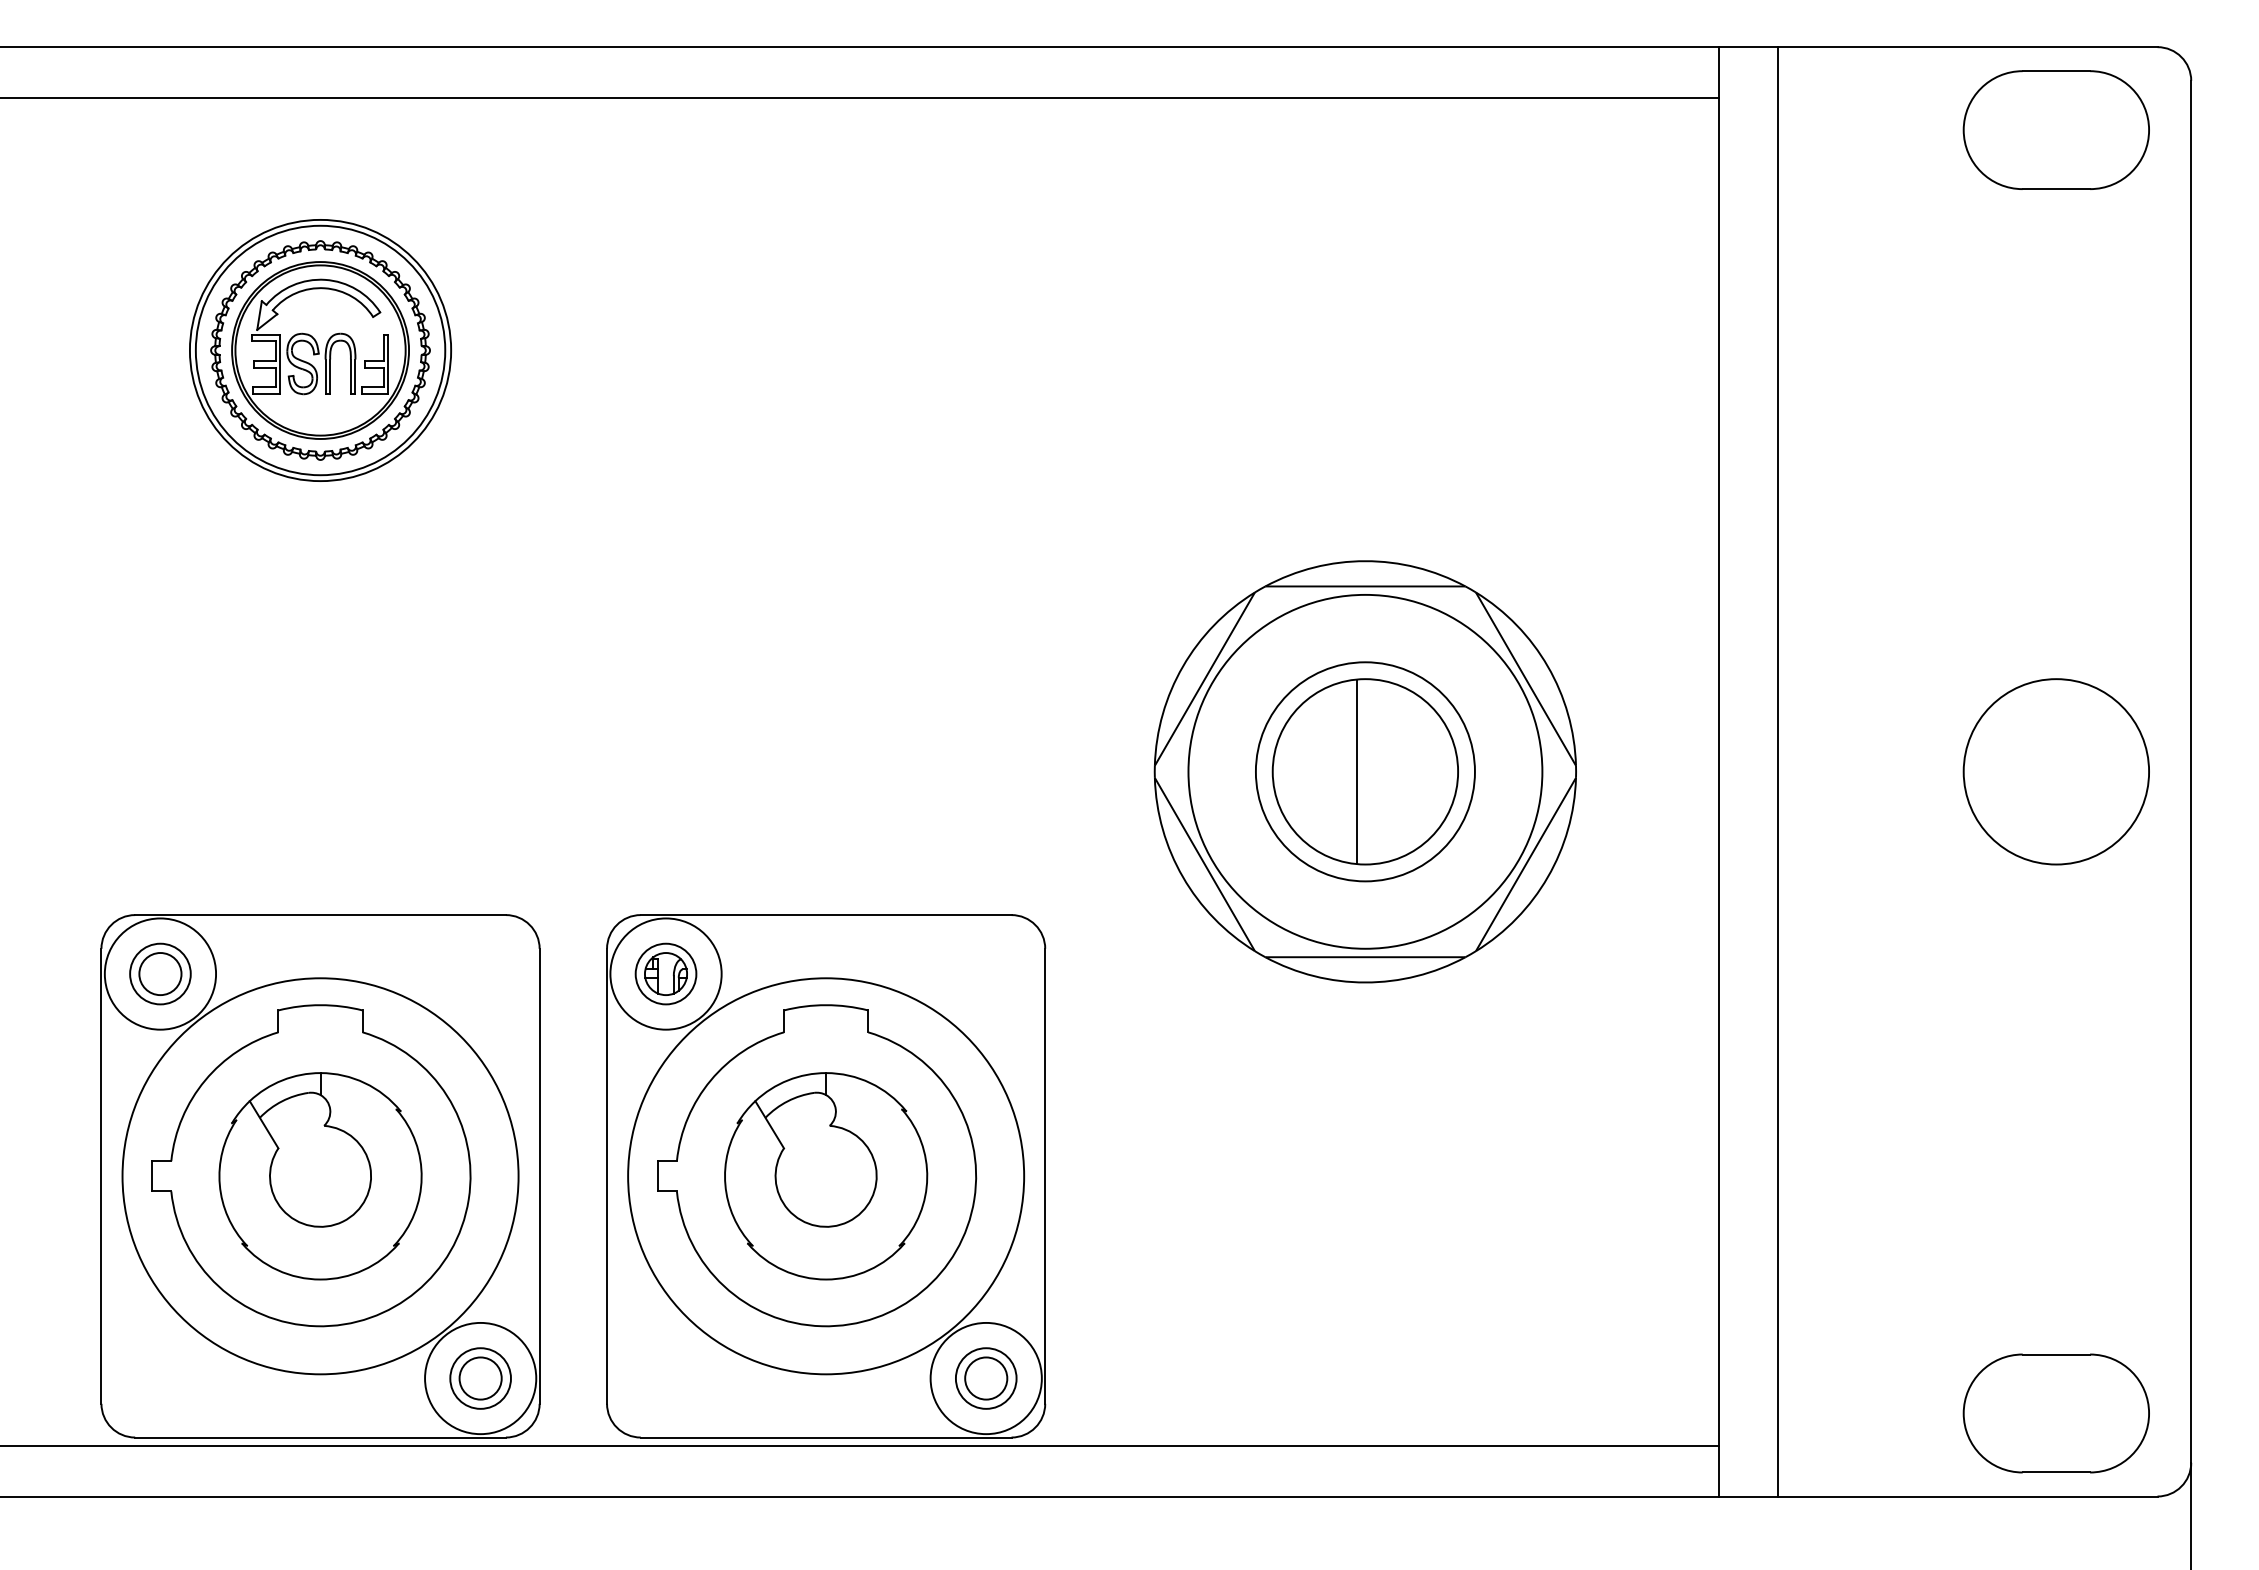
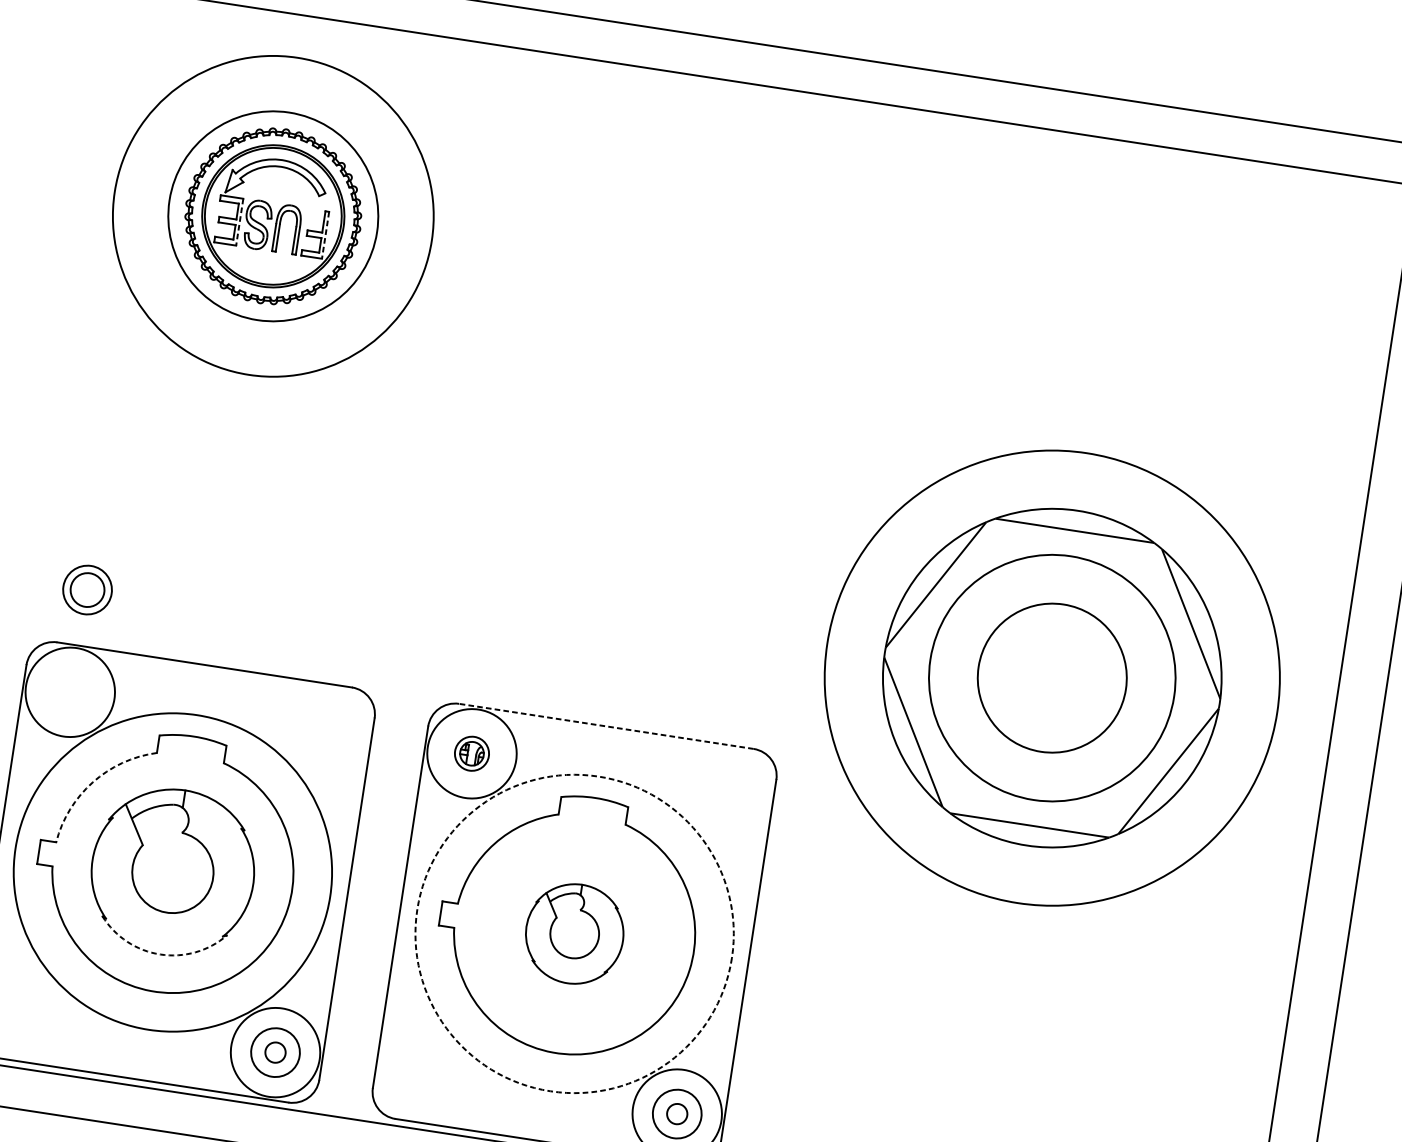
circle: (320, 350) -> (273, 216), size x1.6
line: (280, 364) -> (239, 222), solid -> dashed
line: (388, 364) -> (325, 235), solid -> dashed
line: (1357, 771) -> (1046, 676), removed
circle: (1364, 771) -> (1051, 677), size x1.4
circle: (1365, 771) -> (1052, 677), size x1.6
line: (825, 915) -> (605, 726), solid -> dashed
part: (160, 973) -> (87, 589), moved
part: (665, 973) -> (471, 753), size x0.7
arc: (205, 1080) -> (93, 782), solid -> dashed
circle: (826, 1176) -> (574, 934), solid -> dashed
part: (826, 1176) -> (574, 934), size x0.6
arc: (320, 1279) -> (160, 954), solid -> dashed
circle: (480, 1378) -> (275, 1052), size x0.6
circle: (986, 1378) -> (677, 1114), size x0.6

